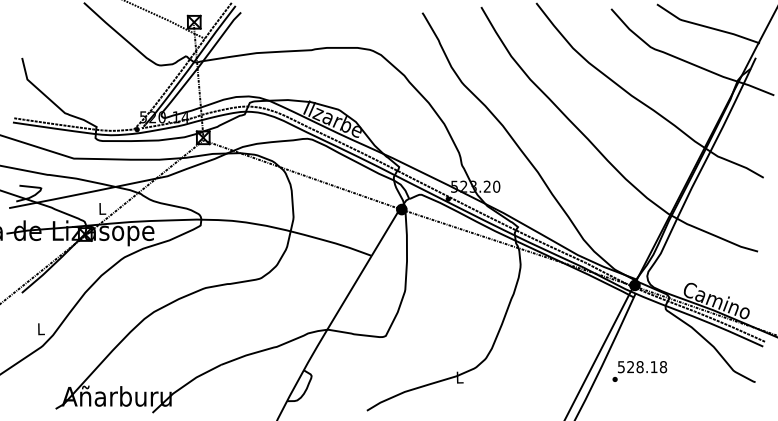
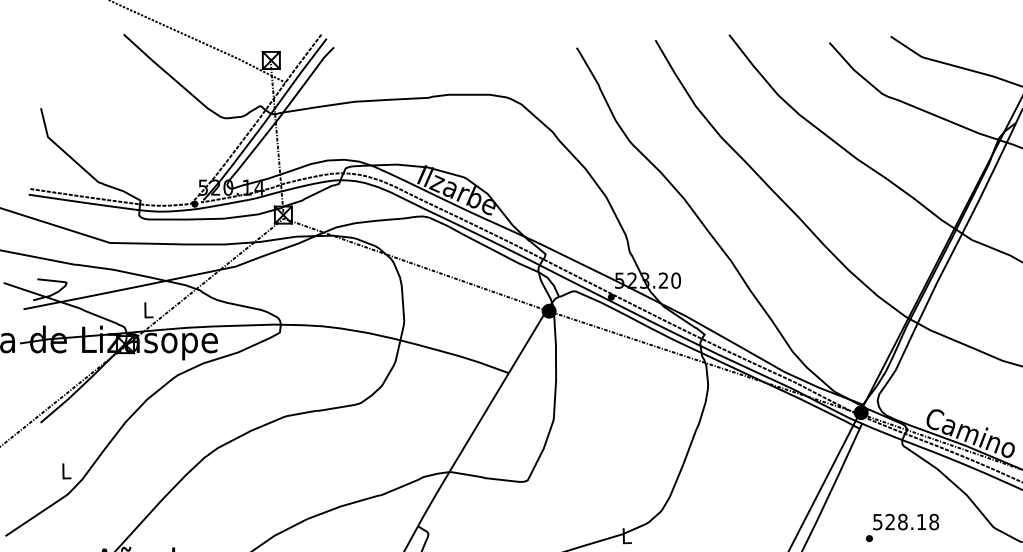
text: (639, 371) -> (902, 527), moved

